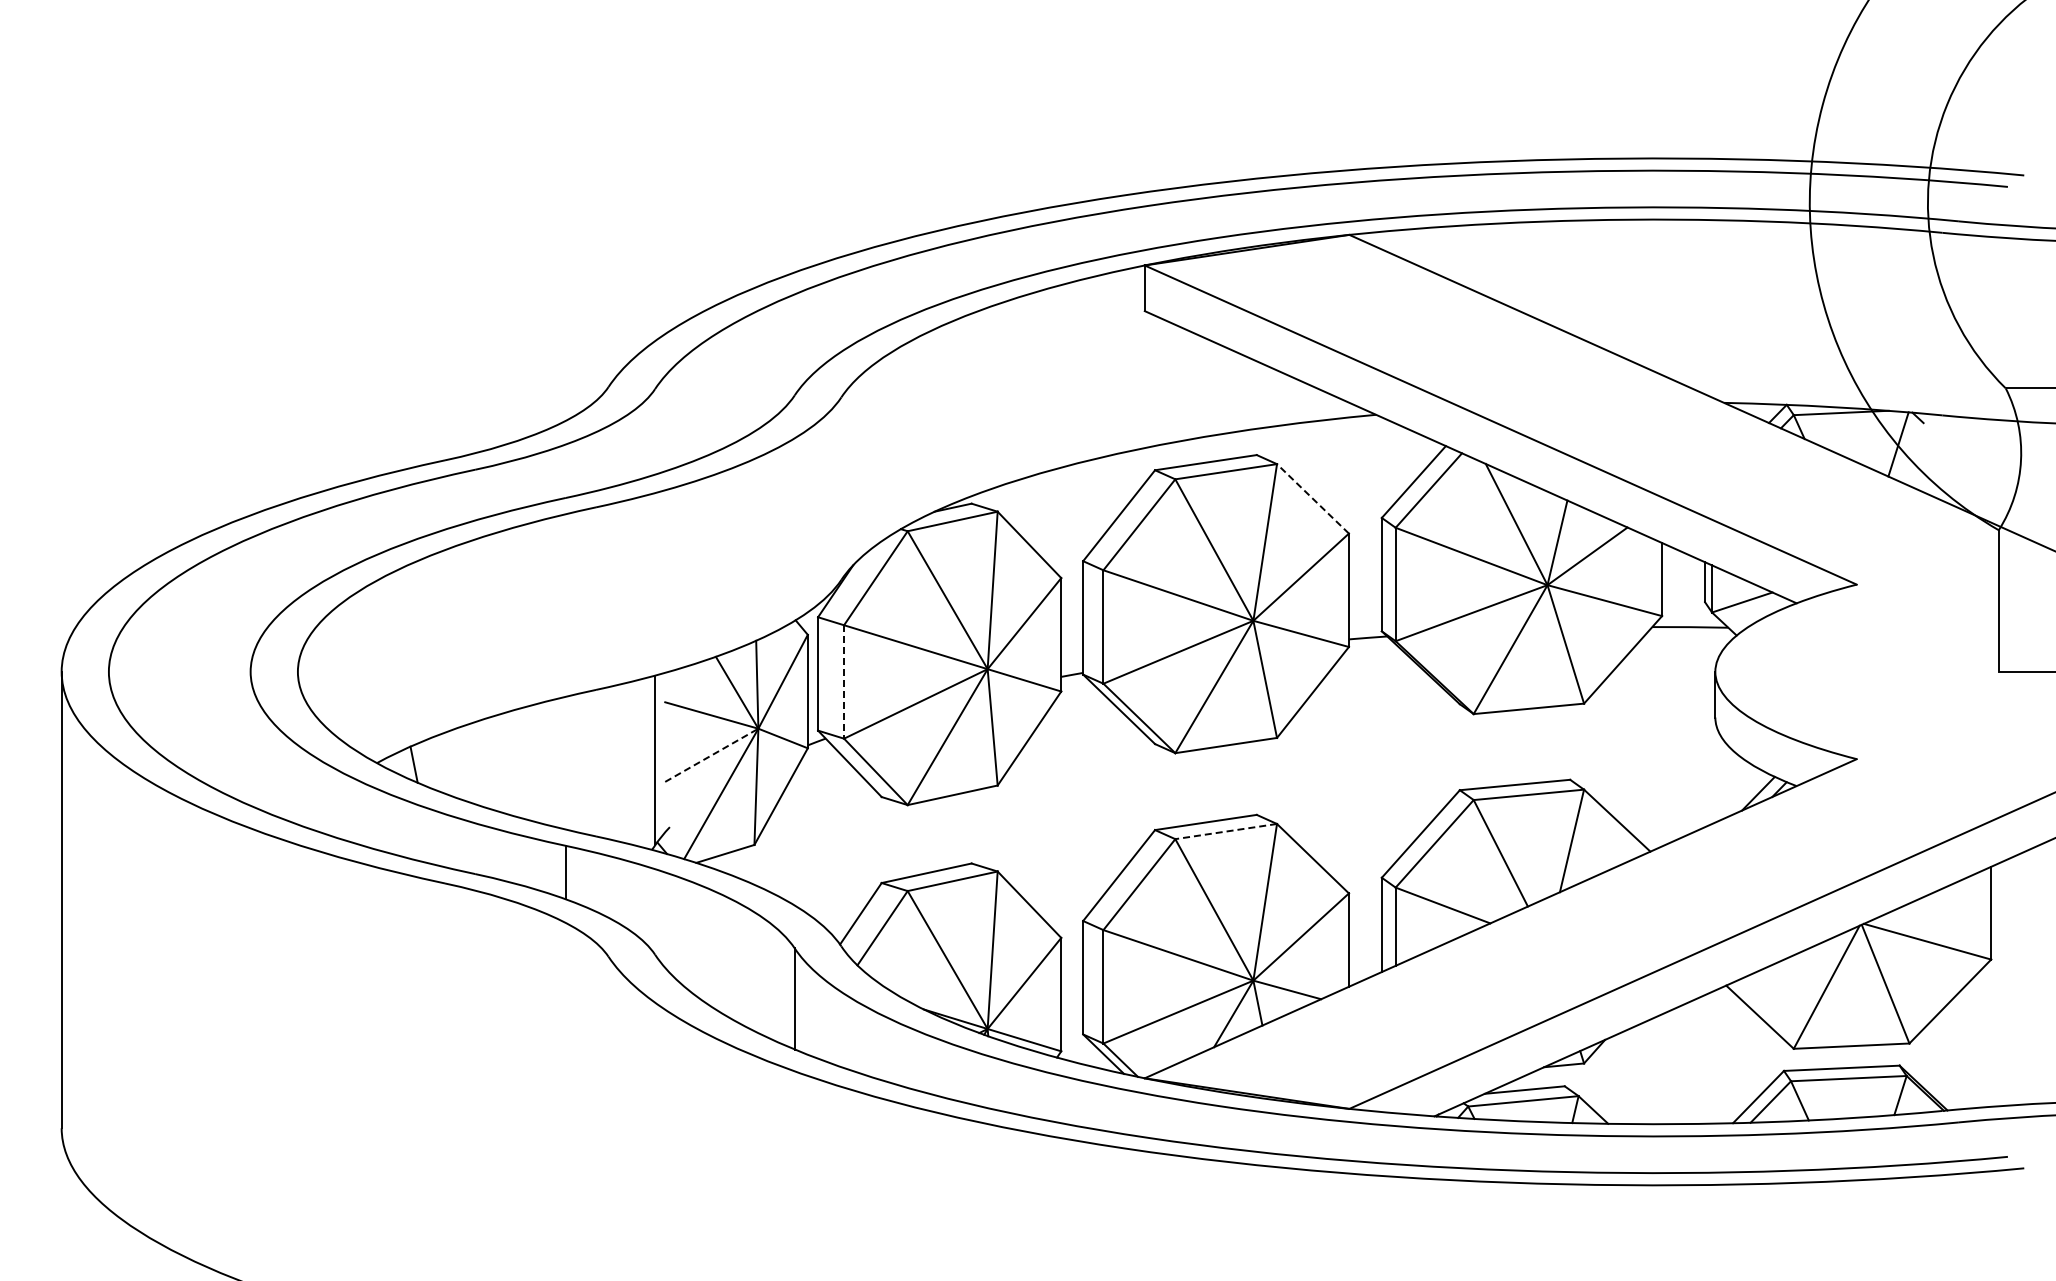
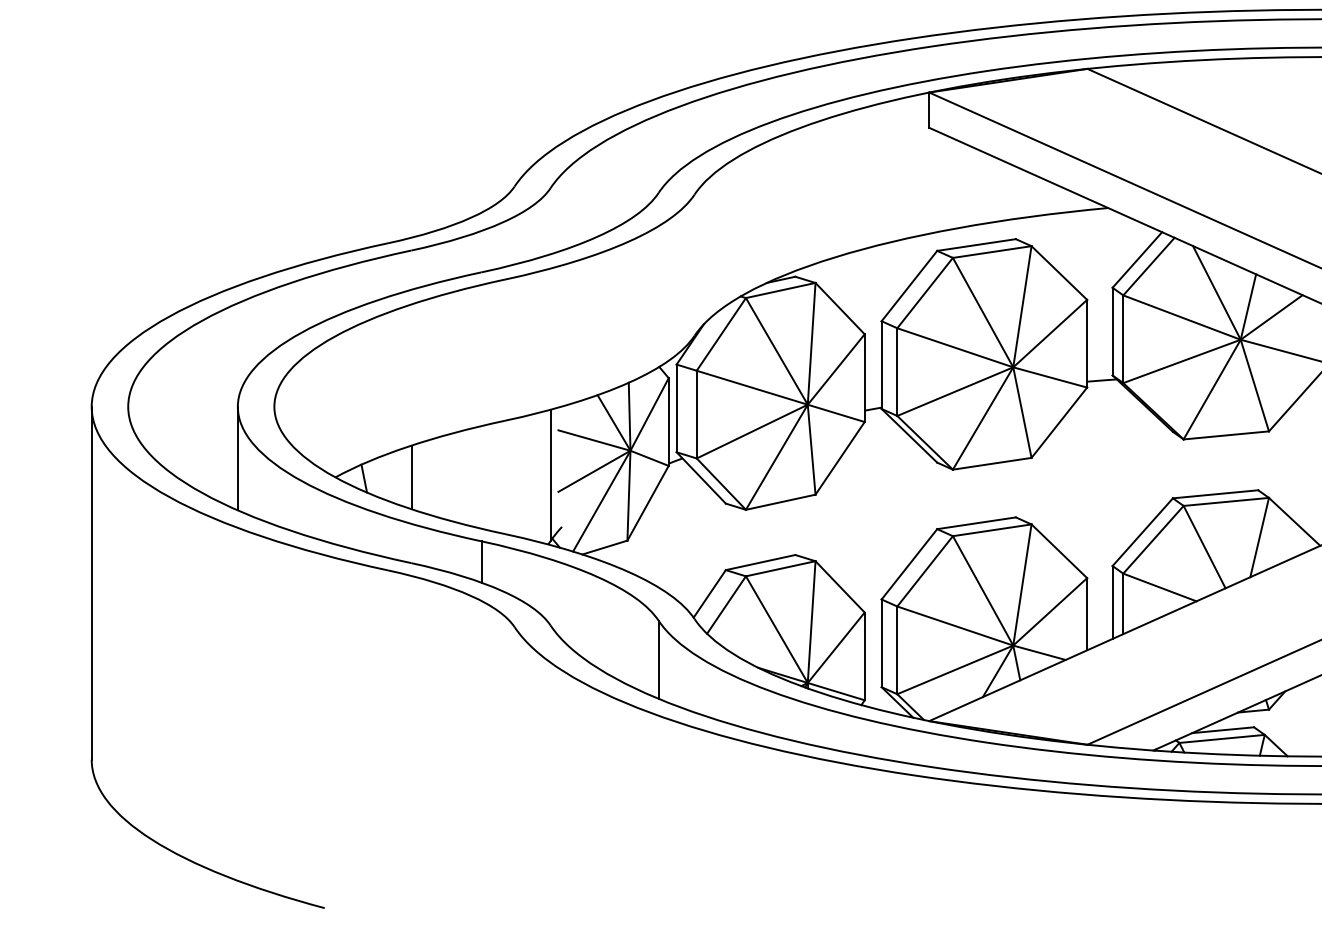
line: (1312, 498) -> (1058, 272), dashed -> solid
line: (844, 681) -> (697, 414), dashed -> solid
line: (250, 738) -> (237, 458), added
line: (711, 755) -> (594, 471), dashed -> solid
line: (475, 763) -> (411, 477), added
line: (1225, 831) -> (991, 530), dashed -> solid

